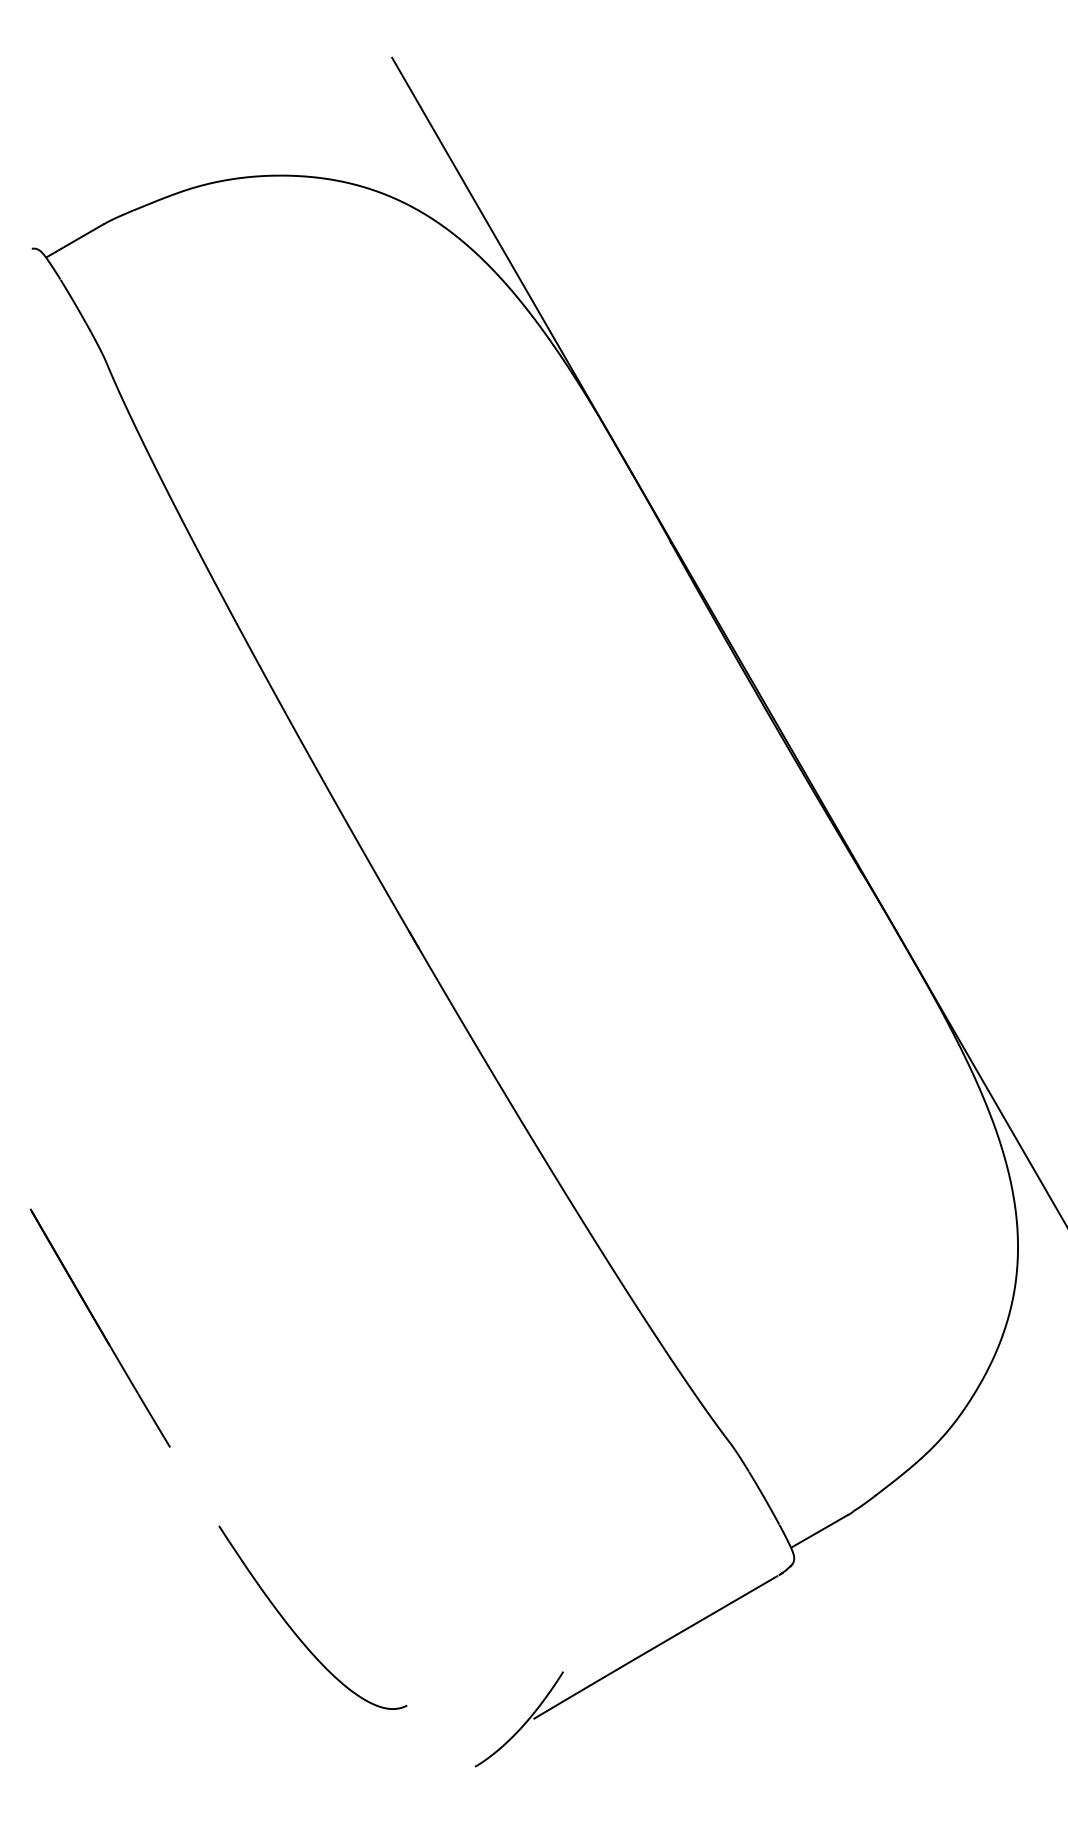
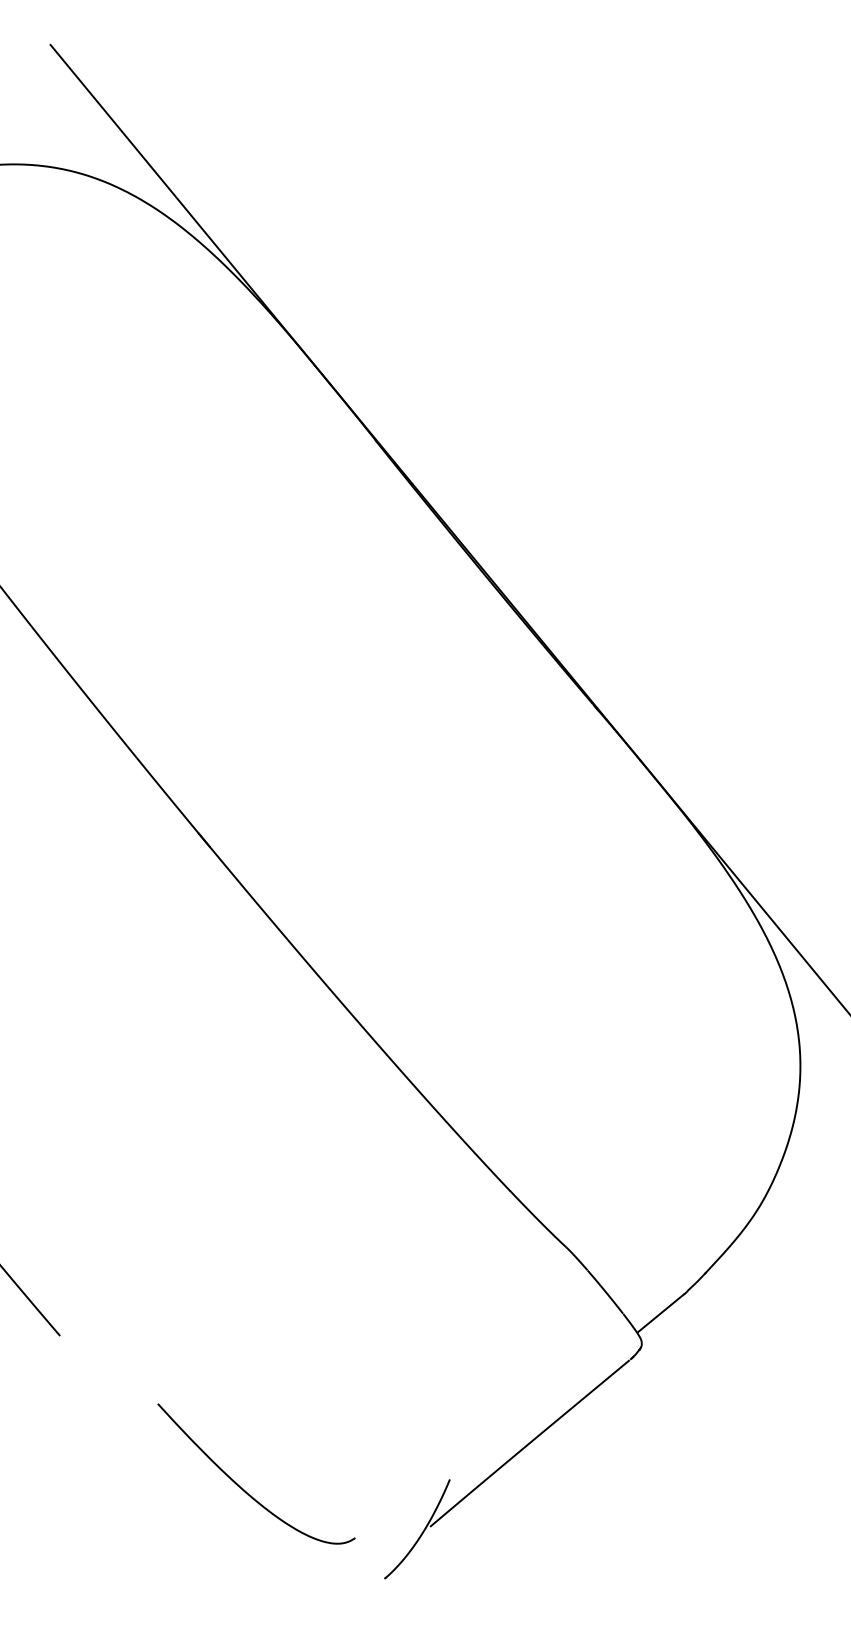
curve: (293, 1629) -> (240, 1486), moved

